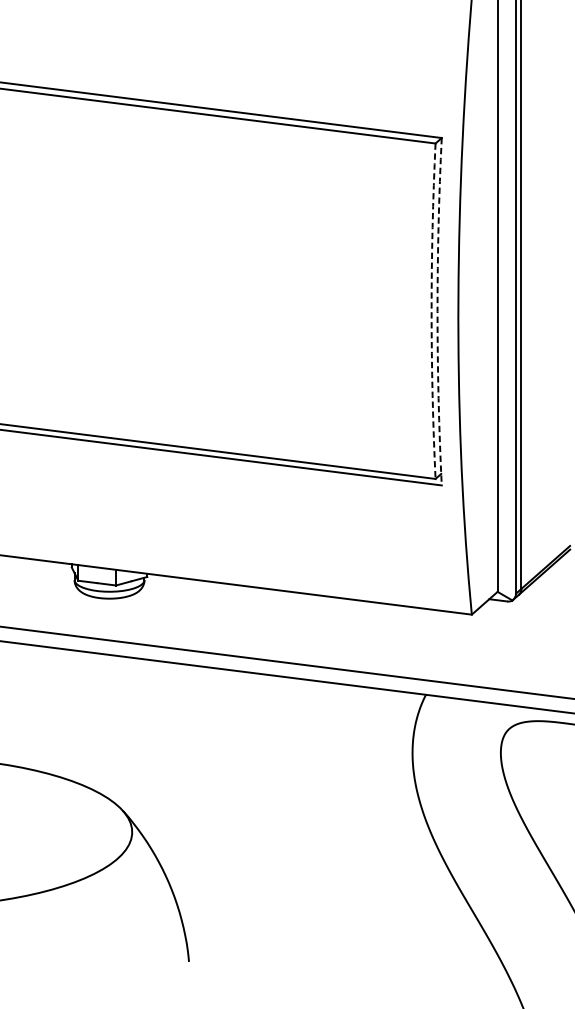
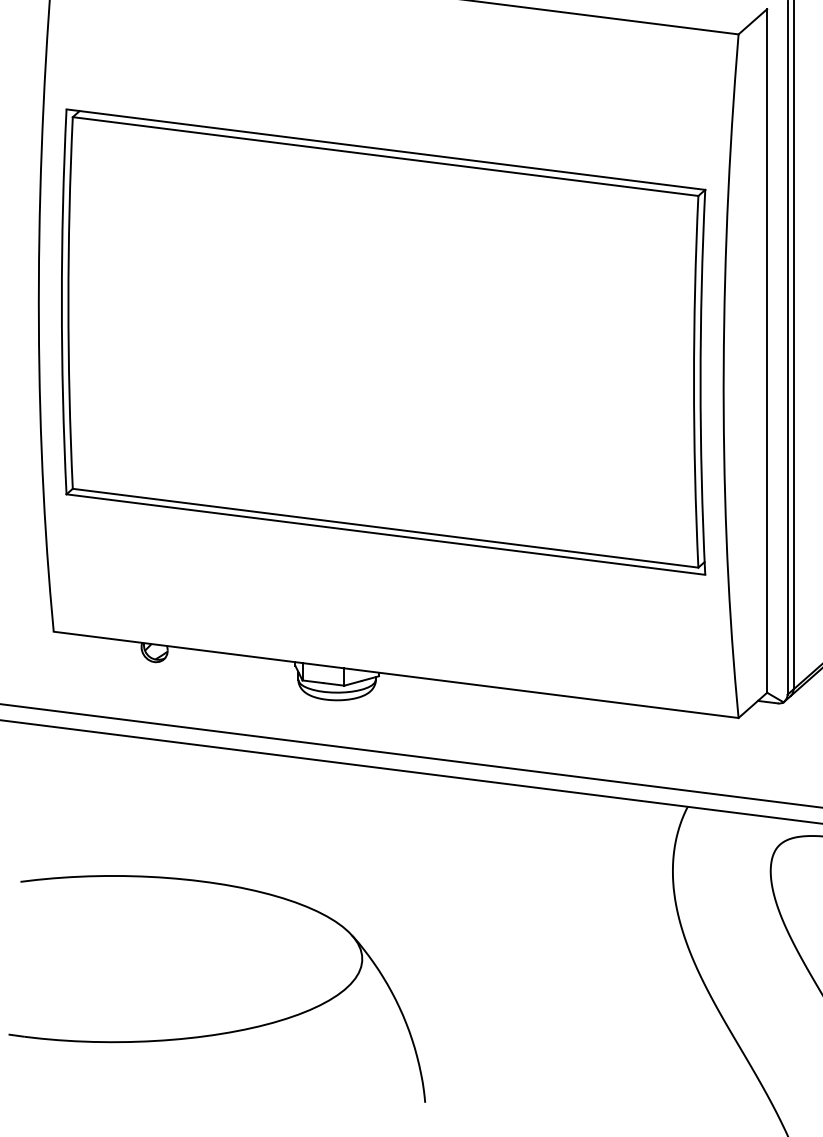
arc: (432, 310) -> (694, 381), dashed -> solid
arc: (437, 311) -> (700, 382), dashed -> solid

